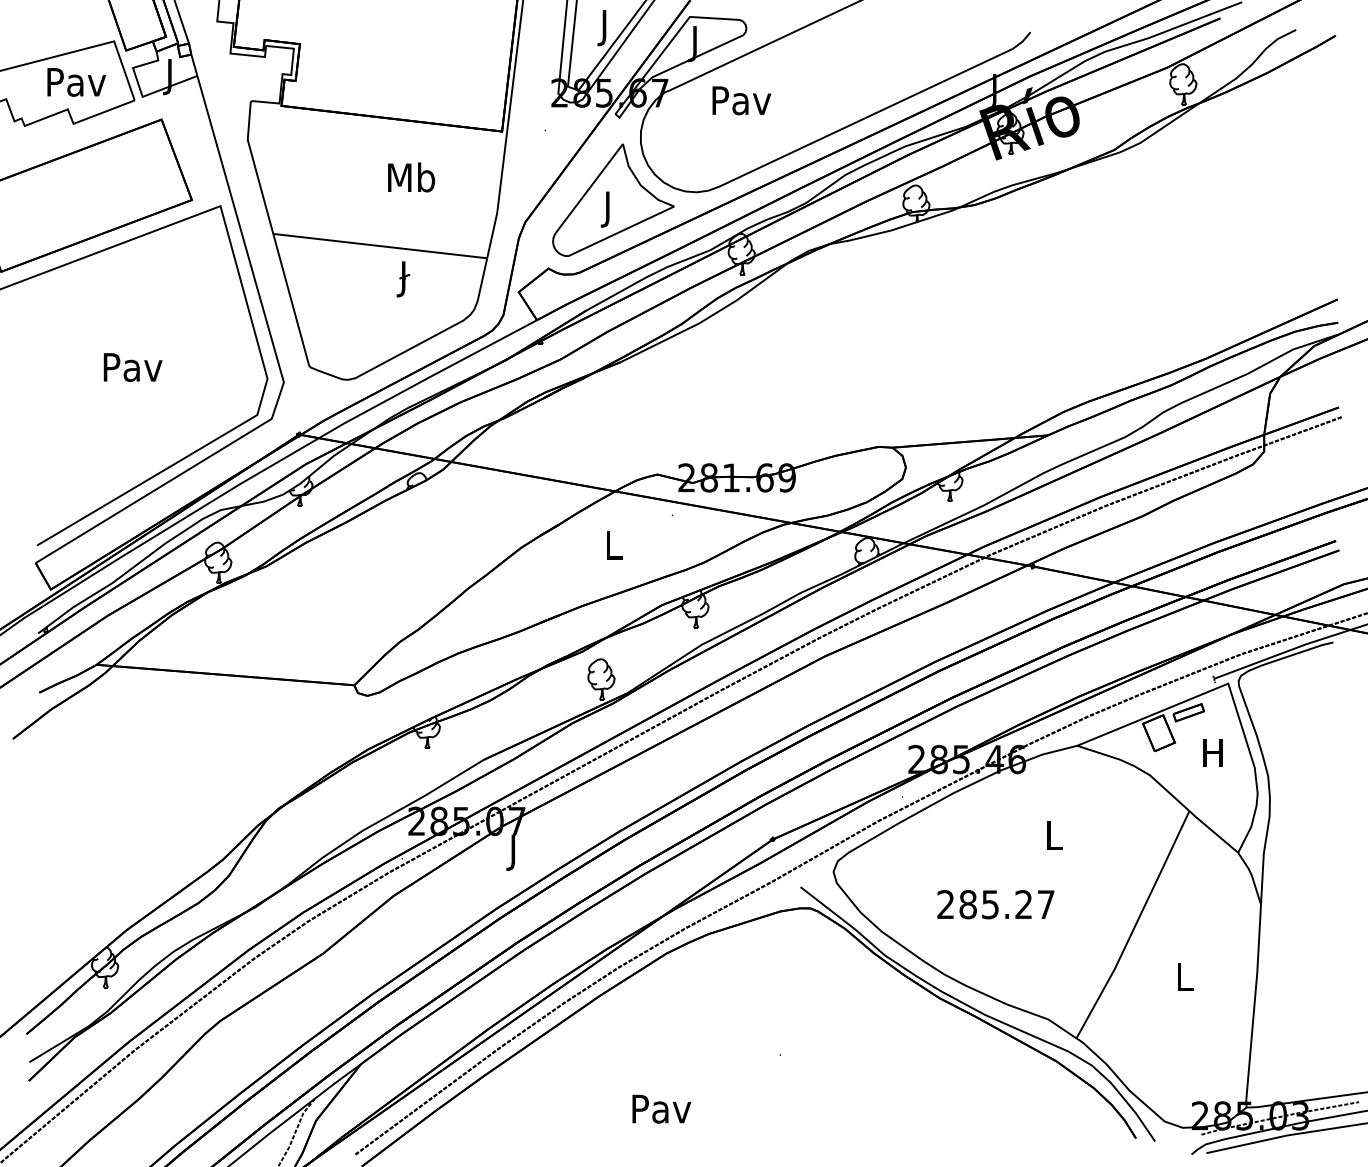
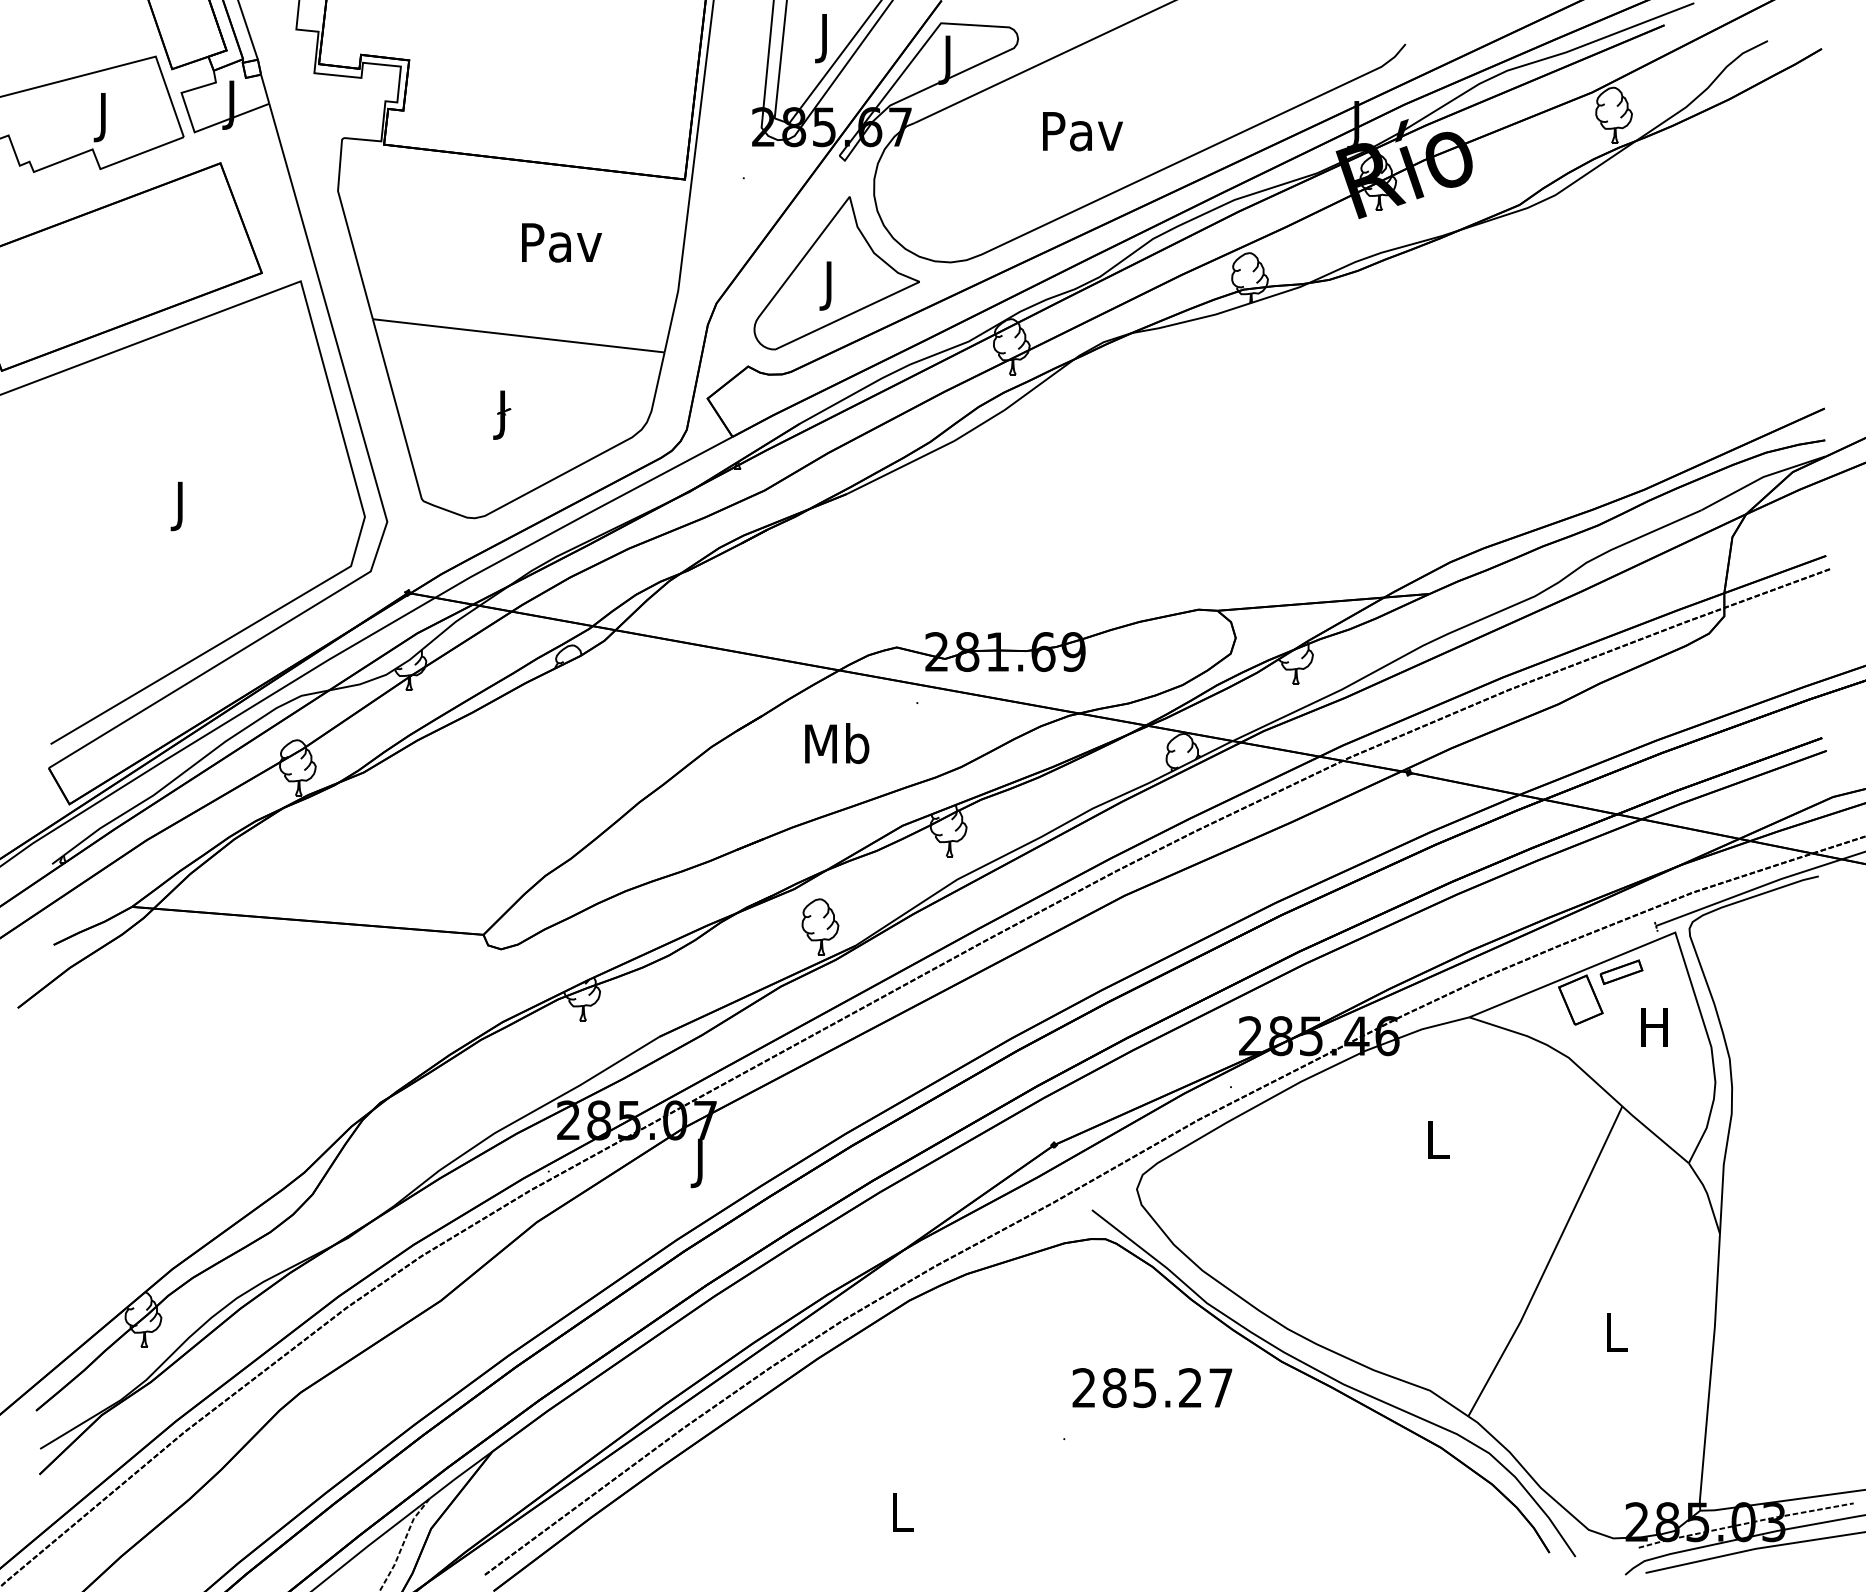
text: (76, 86) -> (104, 117), Pav -> J
text: (741, 100) -> (1082, 131), moved
text: (411, 176) -> (561, 241), Mb -> Pav
part: (403, 278) -> (502, 414), moved
text: (133, 371) -> (181, 506), Pav -> J
text: (613, 545) -> (837, 743), L -> Mb
text: (995, 905) -> (1152, 1388), moved
text: (661, 1108) -> (902, 1512), Pav -> L

